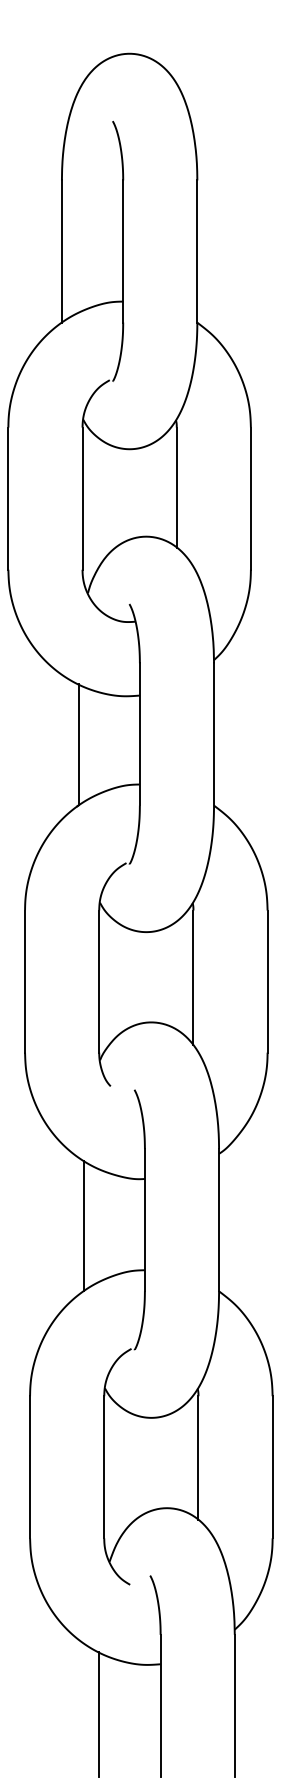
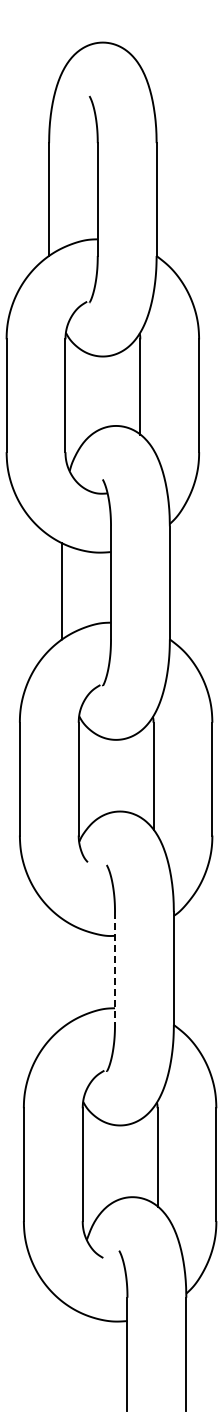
line: (145, 1221) -> (115, 969), solid -> dashed
line: (83, 1225) -> (66, 972), removed
line: (98, 1713) -> (78, 1360), removed

